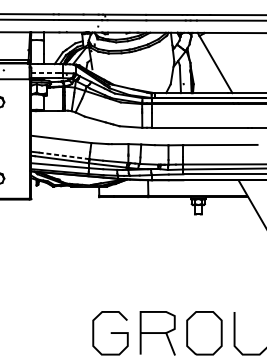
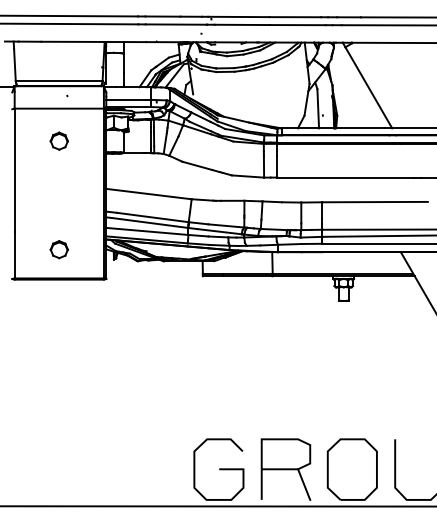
line: (44, 72) -> (125, 99), dashed -> solid
line: (64, 155) -> (153, 217), dashed -> solid

